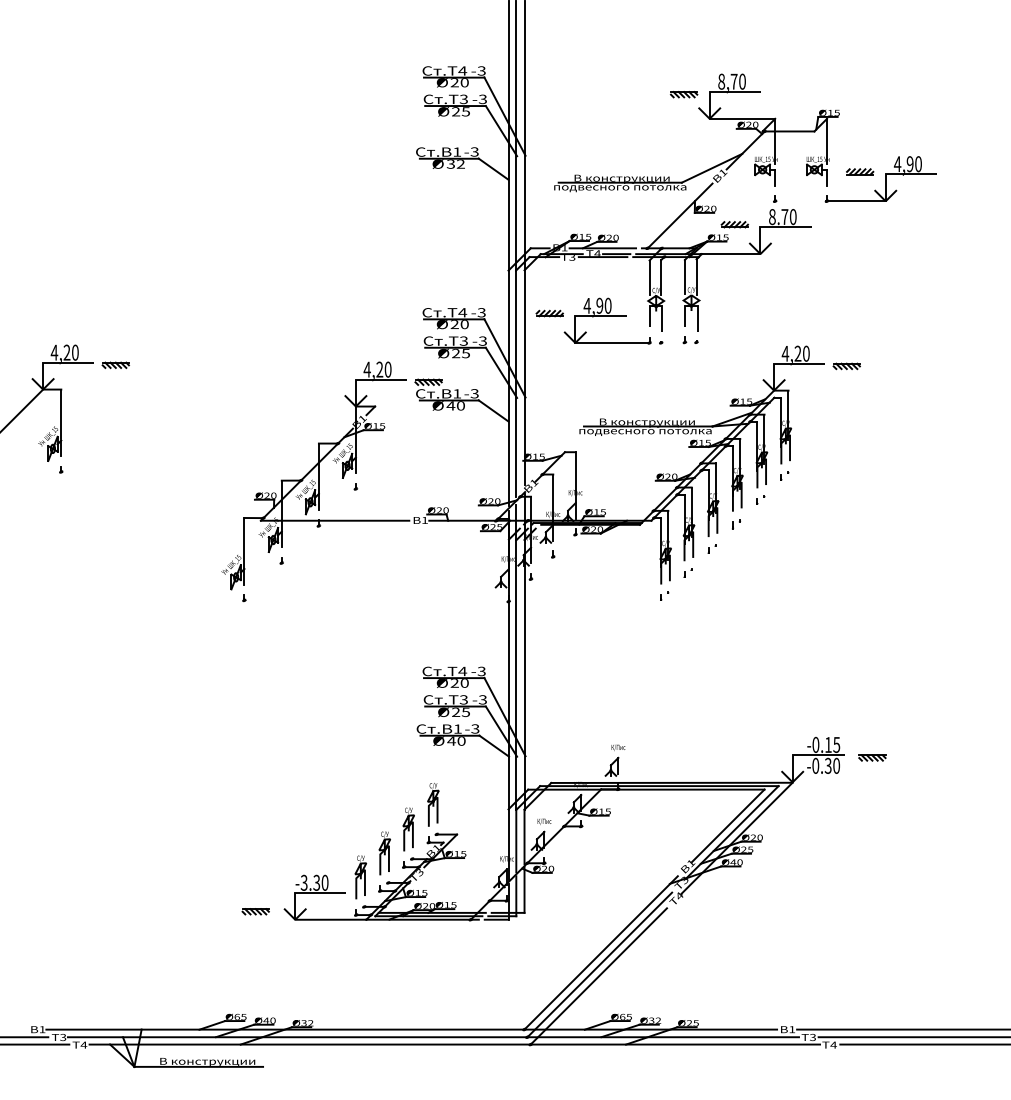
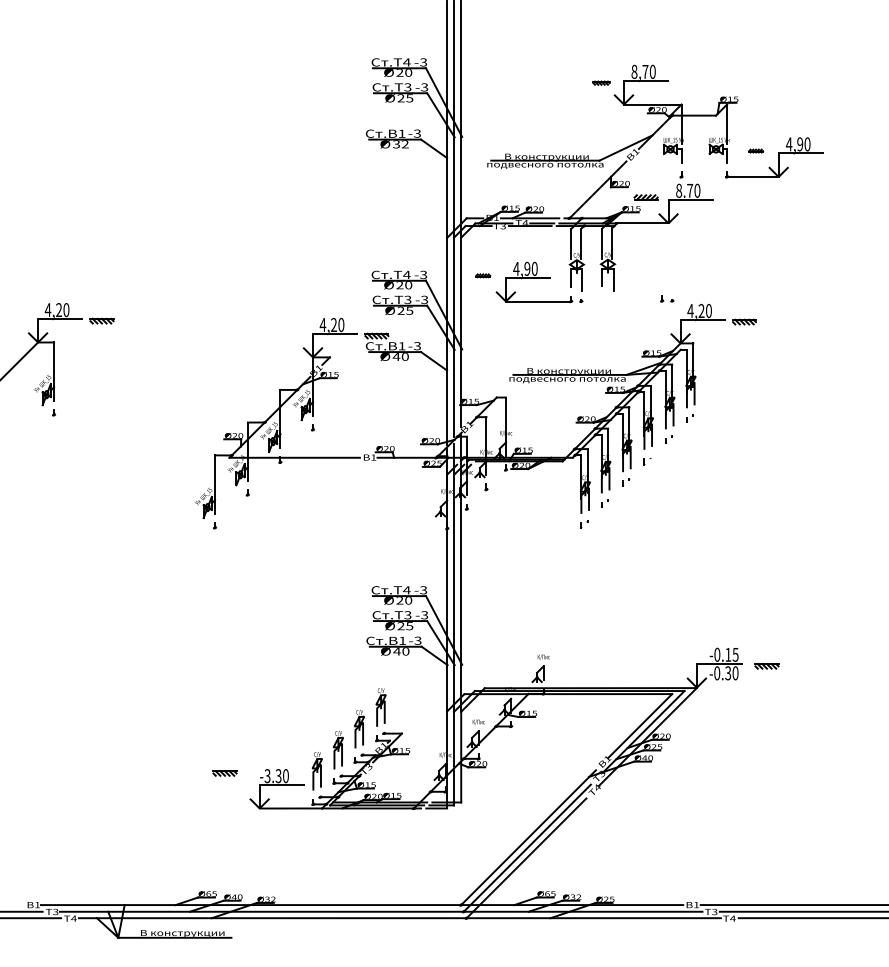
part: (684, 93) -> (601, 82), size x0.7
part: (859, 171) -> (755, 150), size x0.6
part: (548, 313) -> (482, 275), size x0.6
part: (690, 339) -> (667, 298), moved
part: (255, 911) -> (224, 773), moved

